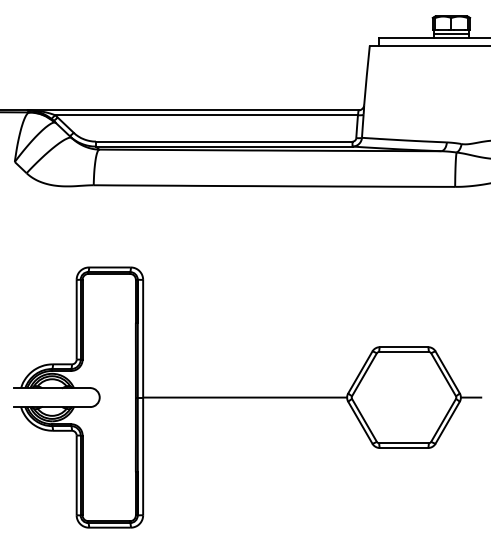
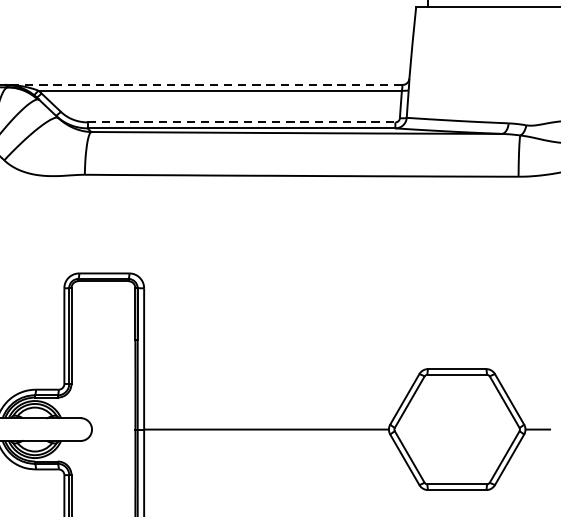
line: (192, 110) -> (203, 85), solid -> dashed
line: (224, 141) -> (241, 122), solid -> dashed

